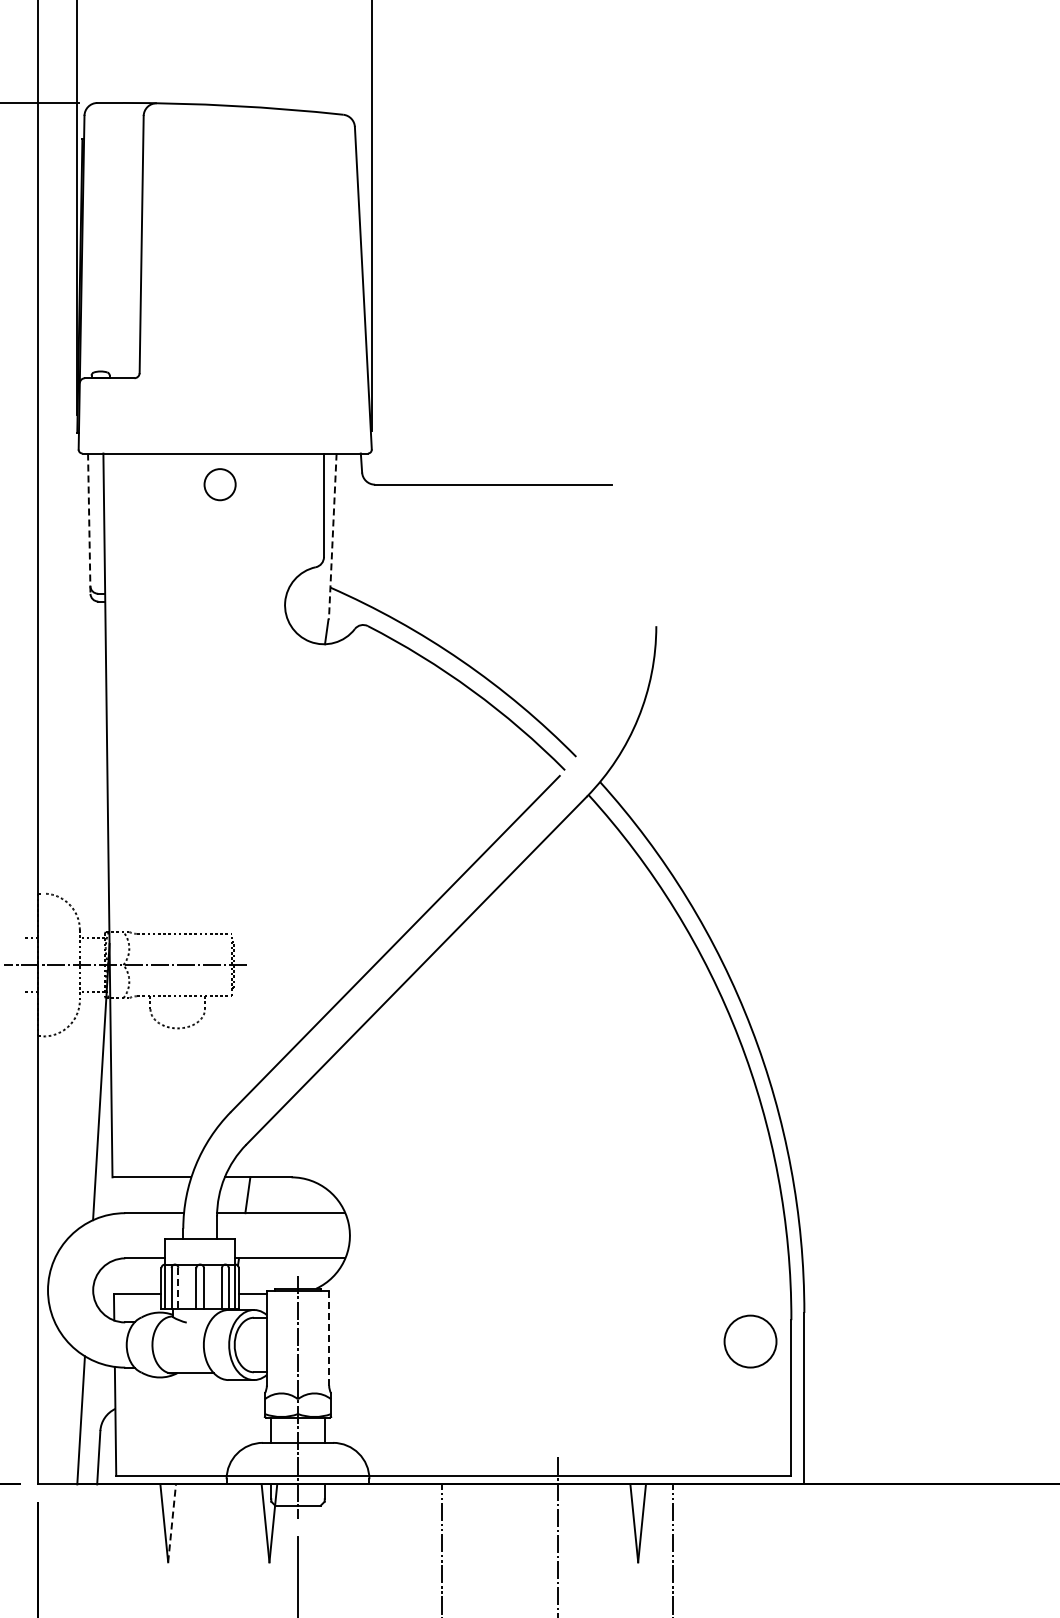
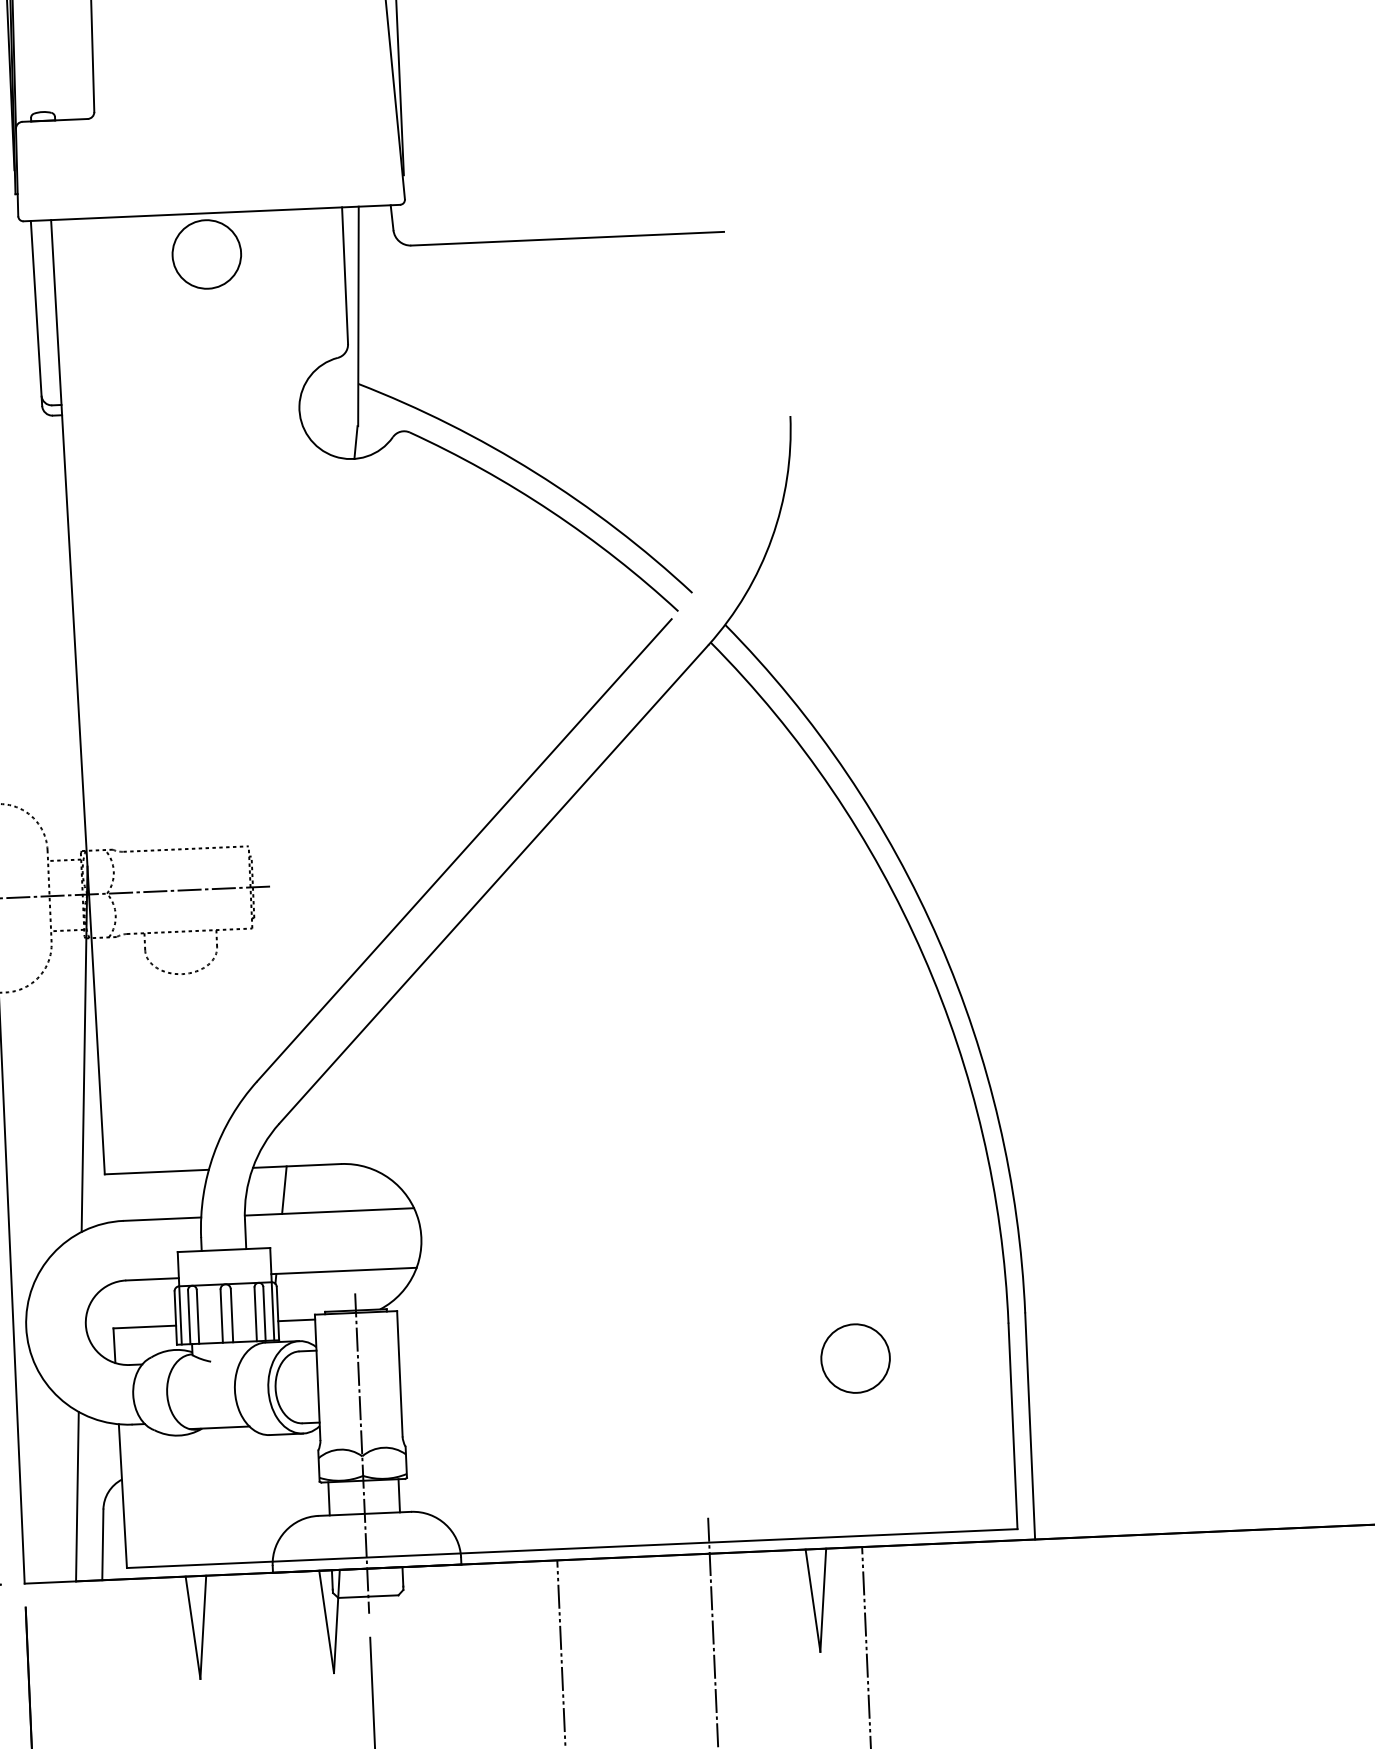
circle: (220, 484) -> (207, 254), size x1.67
line: (89, 524) -> (36, 314), dashed -> solid
line: (332, 537) -> (358, 317), dashed -> solid
line: (178, 1288) -> (198, 1317), dashed -> solid
line: (329, 1338) -> (400, 1374), dashed -> solid
circle: (750, 1341) -> (855, 1358), moved
line: (172, 1522) -> (203, 1626), dashed -> solid

